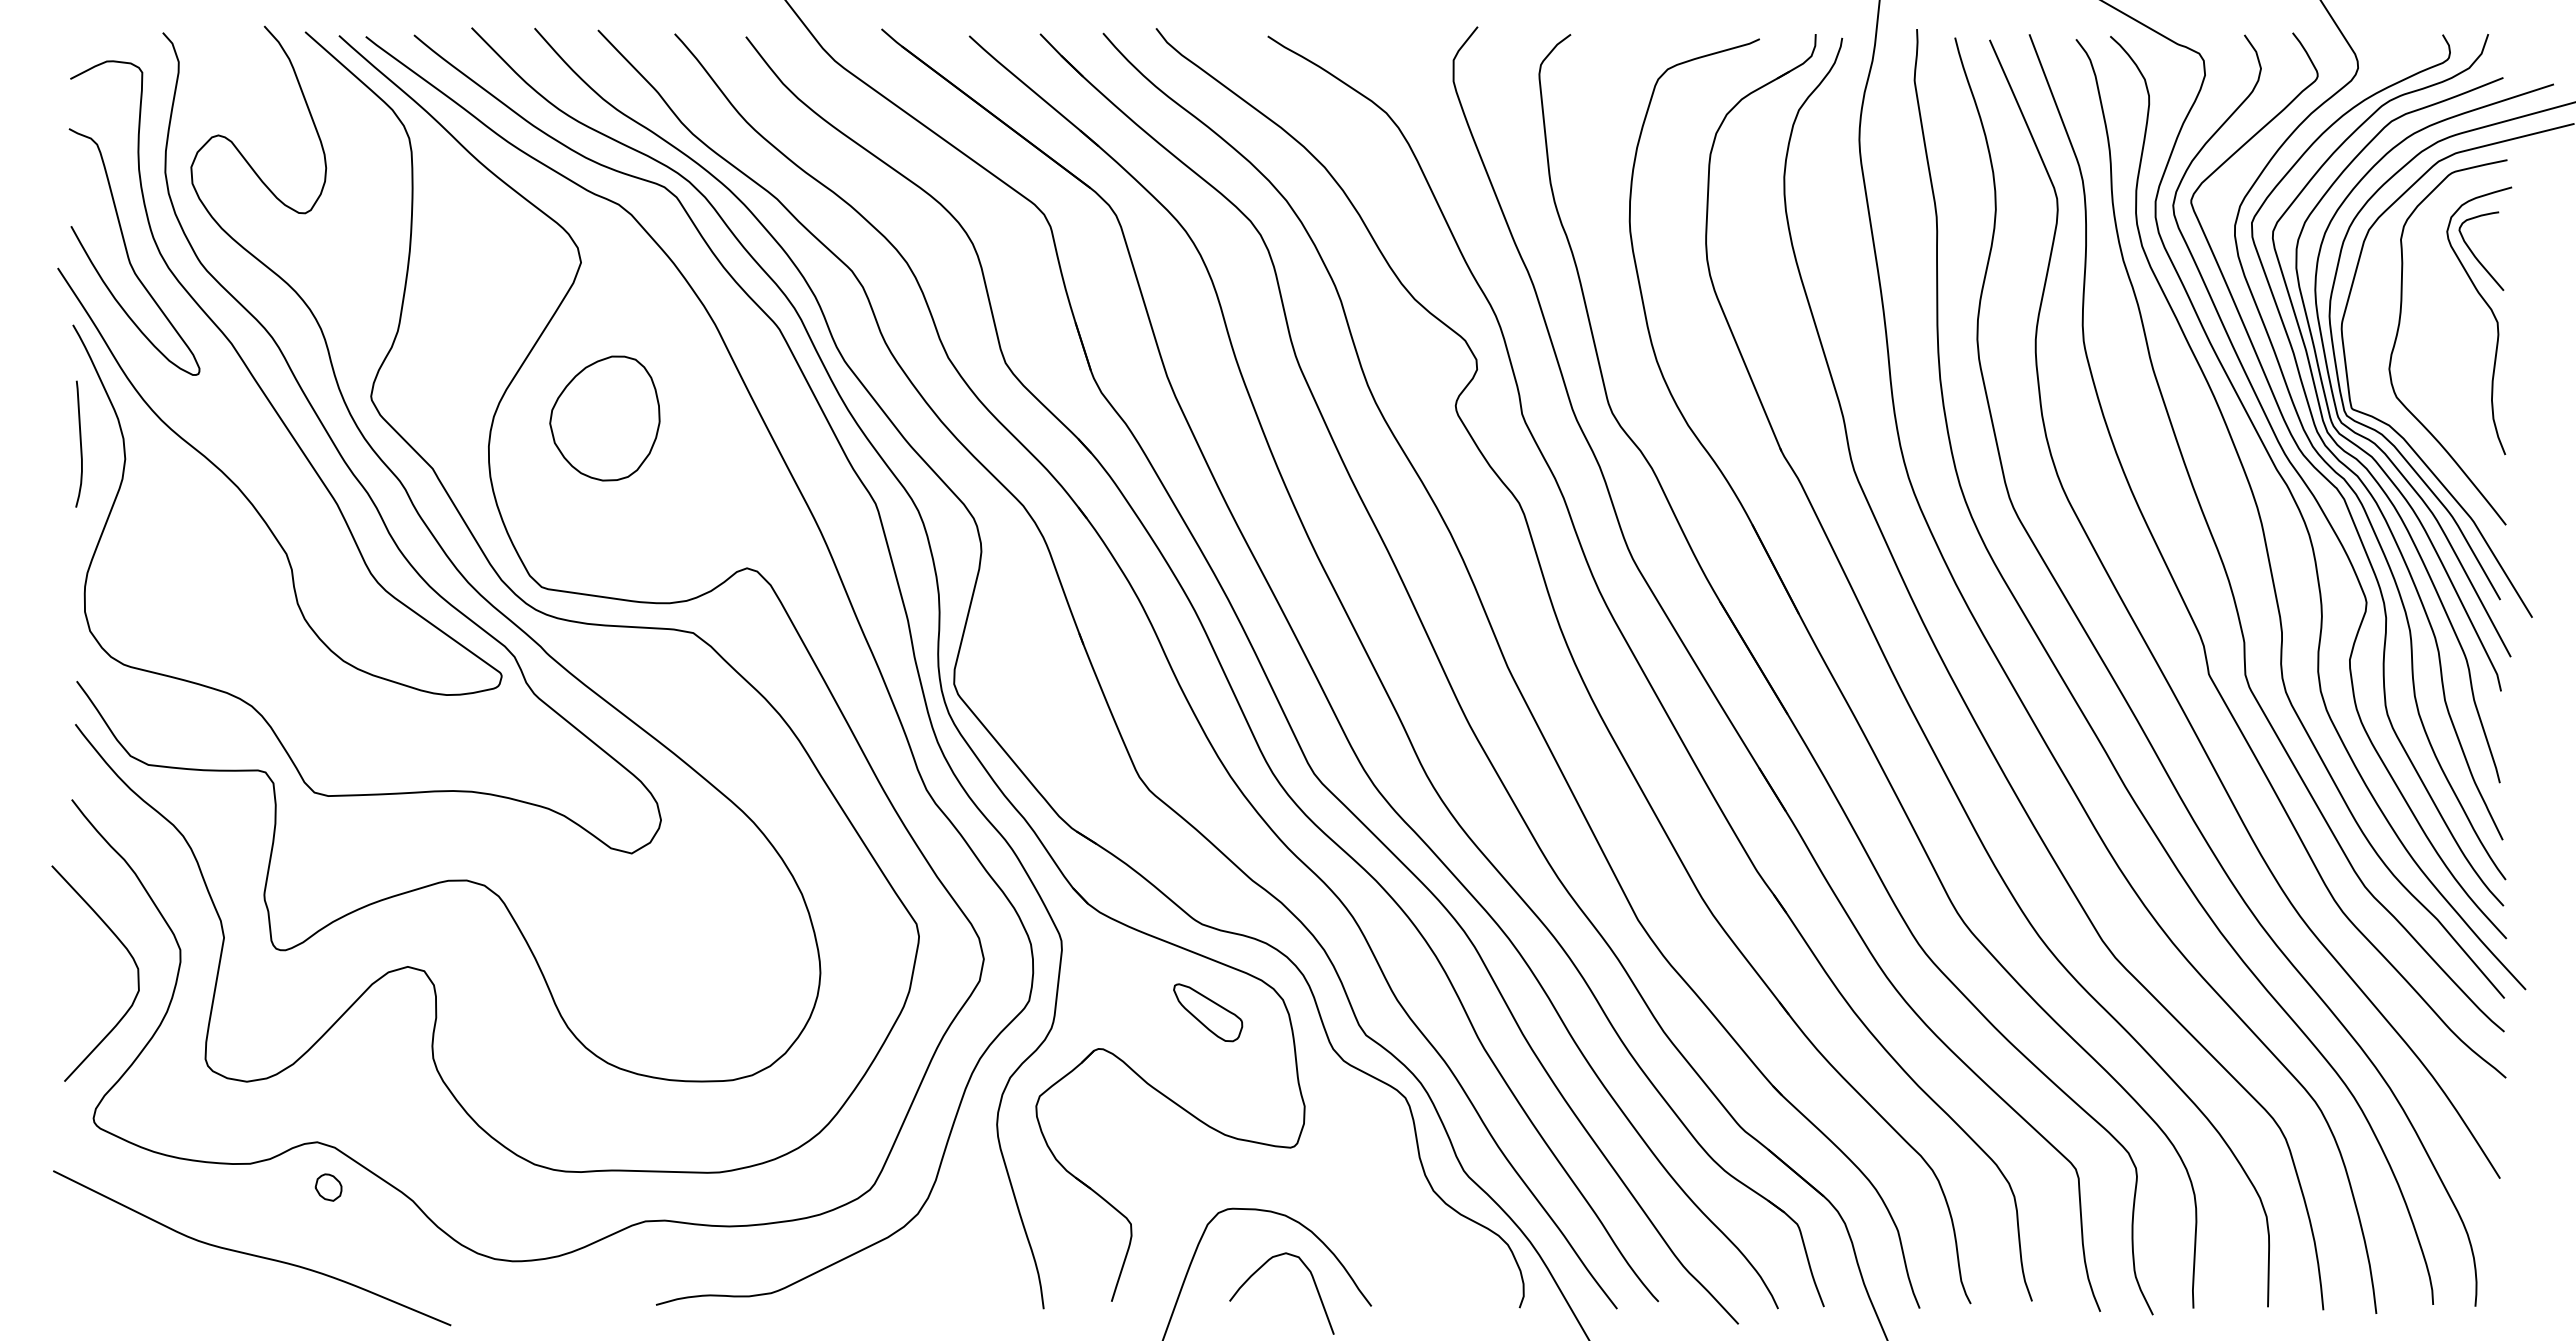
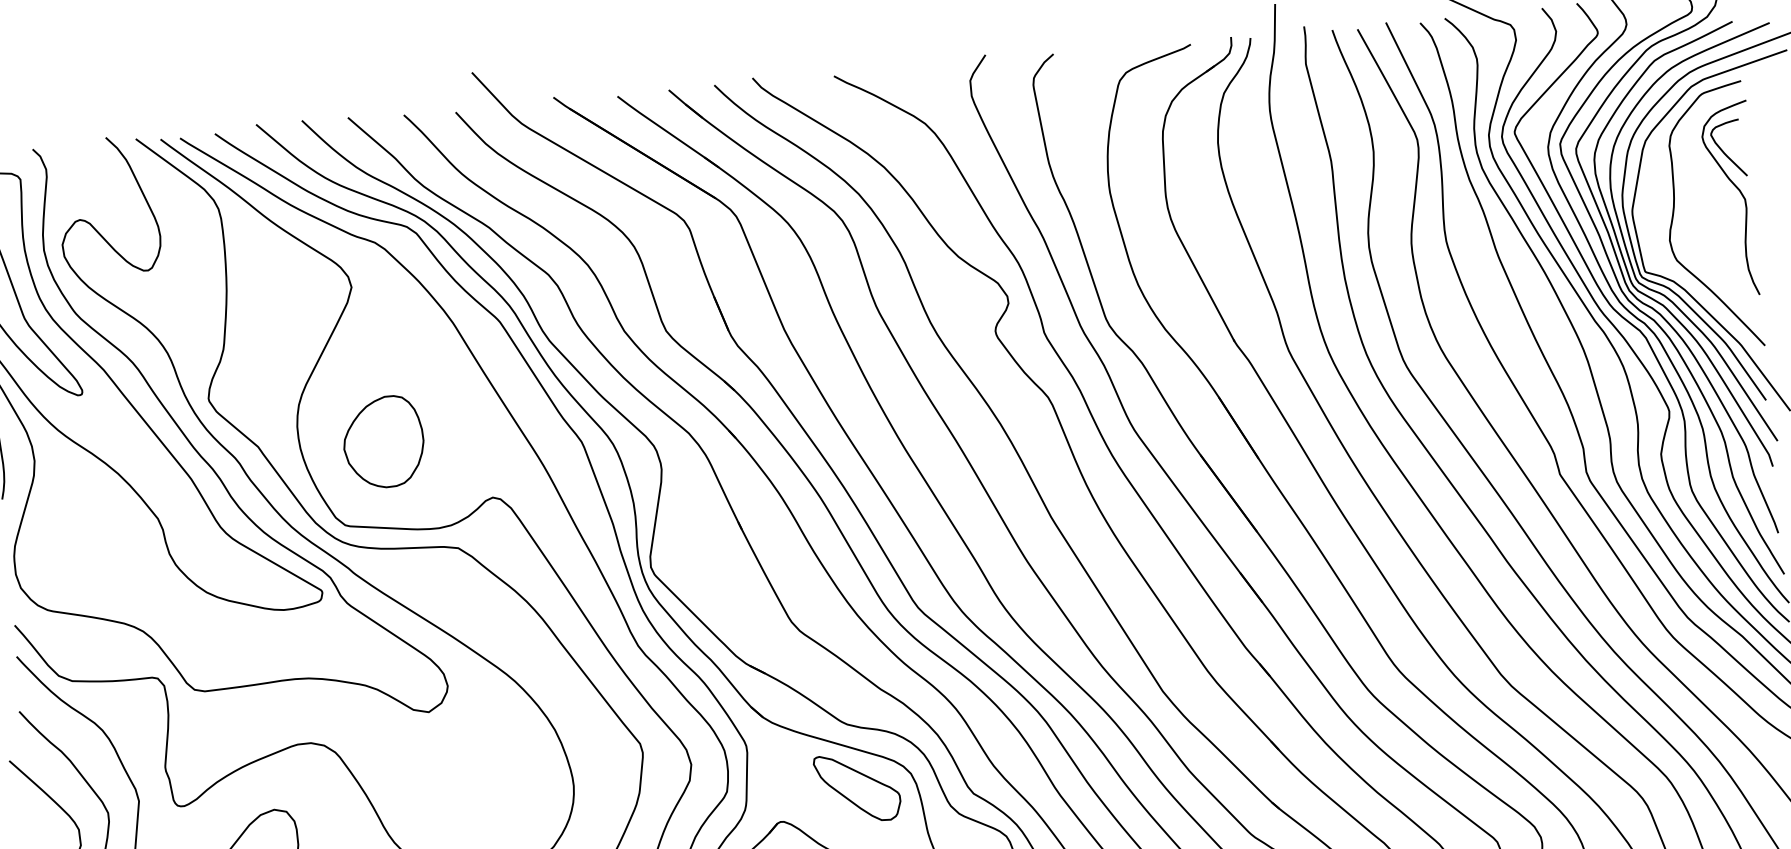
part: (604, 418) -> (383, 442), moved
part: (1207, 1012) -> (857, 788), size x1.67

